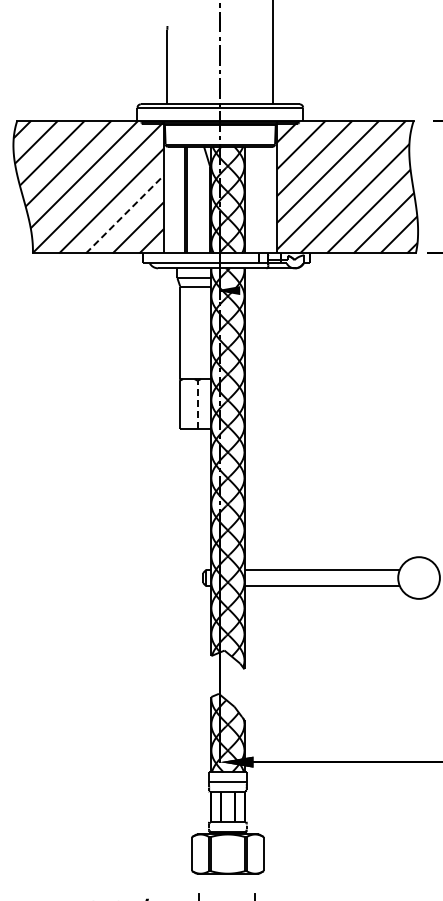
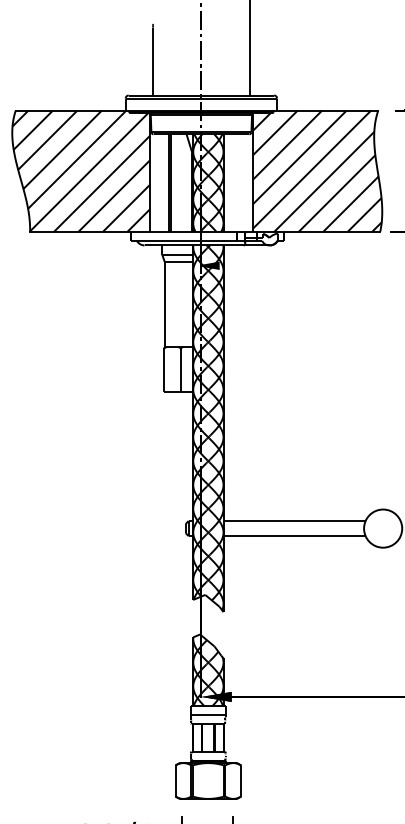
line: (125, 214) -> (114, 196), dashed -> solid
line: (197, 404) -> (180, 369), dashed -> solid

